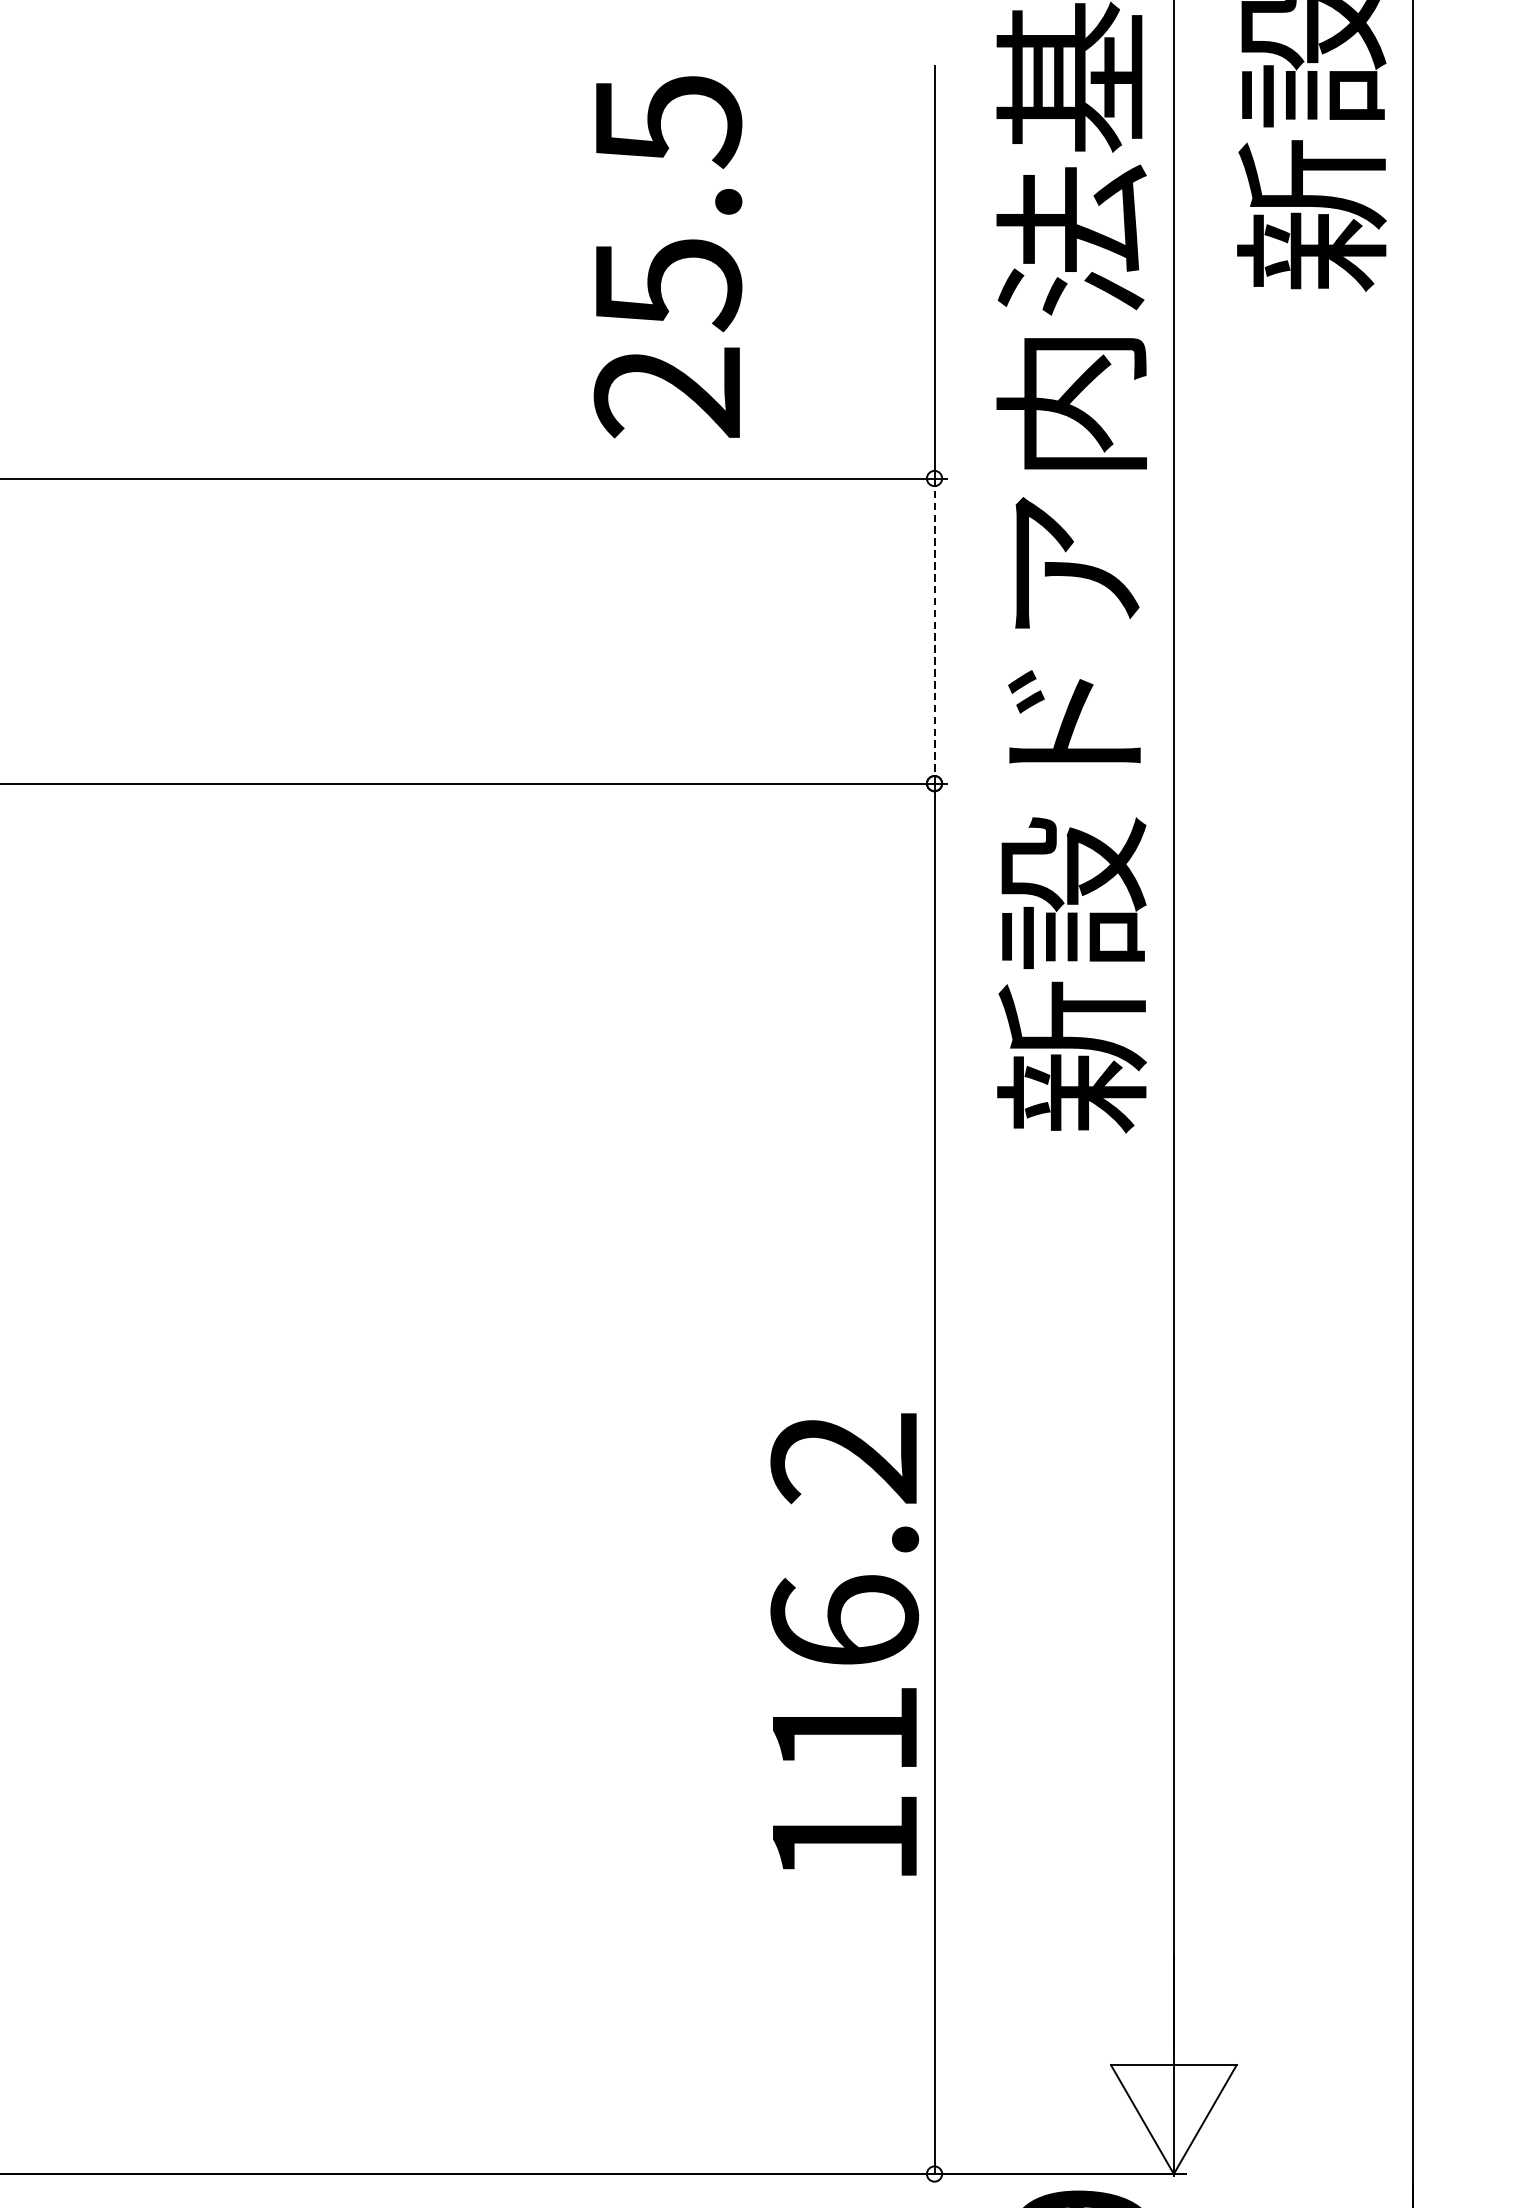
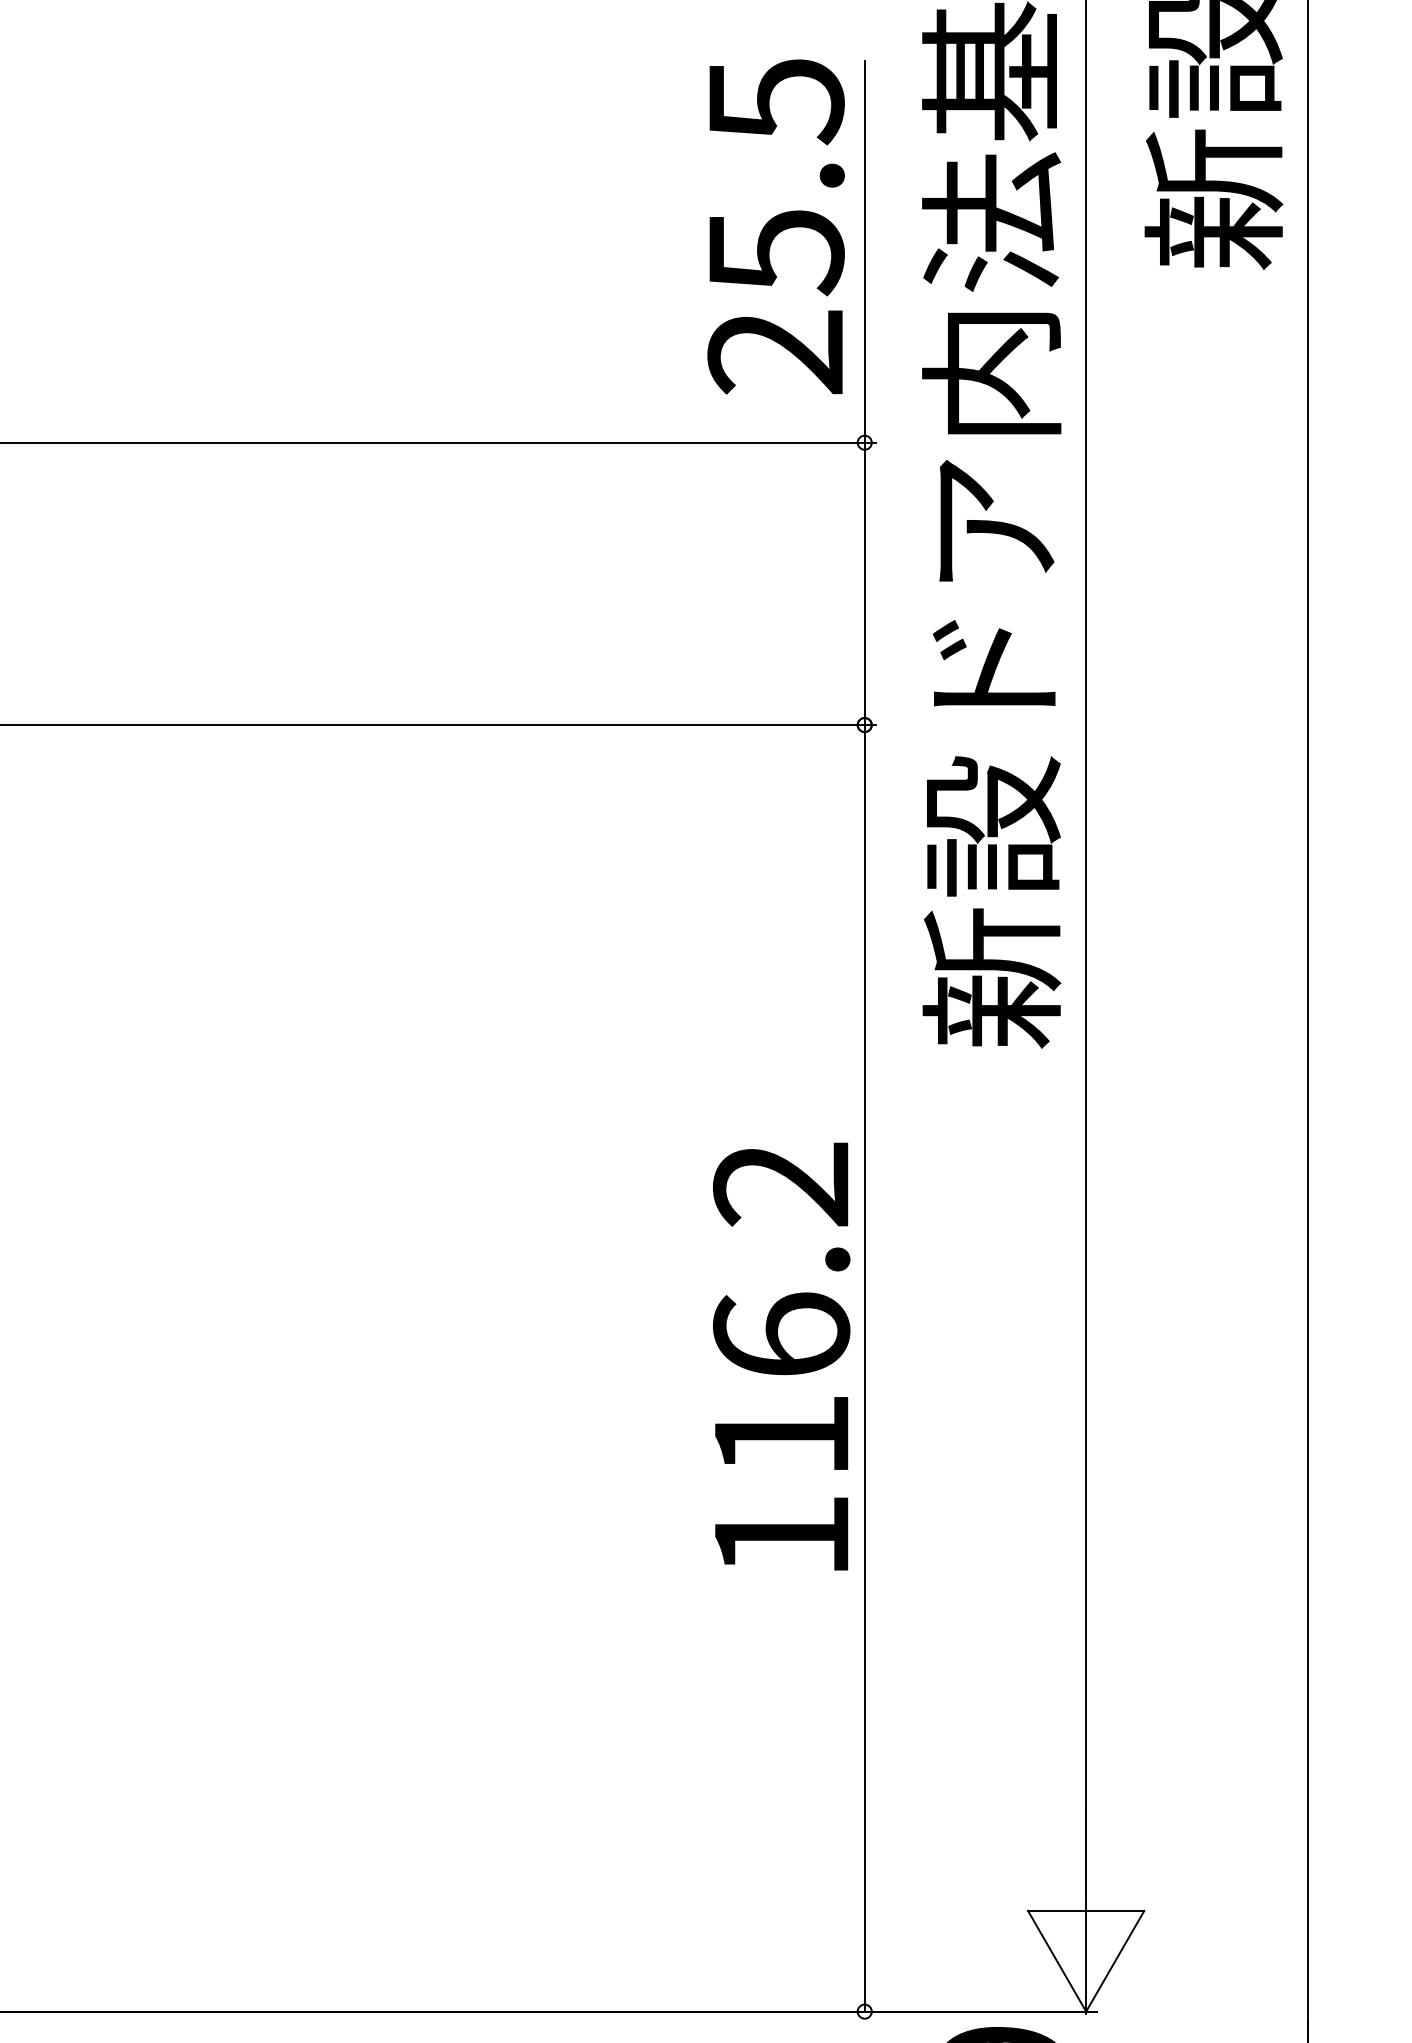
text: (667, 256) -> (775, 226), moved
line: (934, 630) -> (864, 583), dashed -> solid
text: (844, 1644) -> (781, 1356), moved

